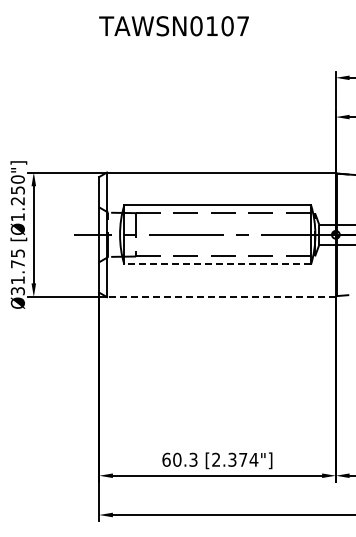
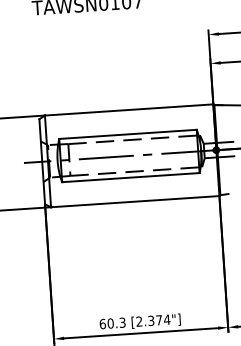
line: (217, 264) -> (130, 177), dashed -> solid
line: (220, 297) -> (134, 201), dashed -> solid

